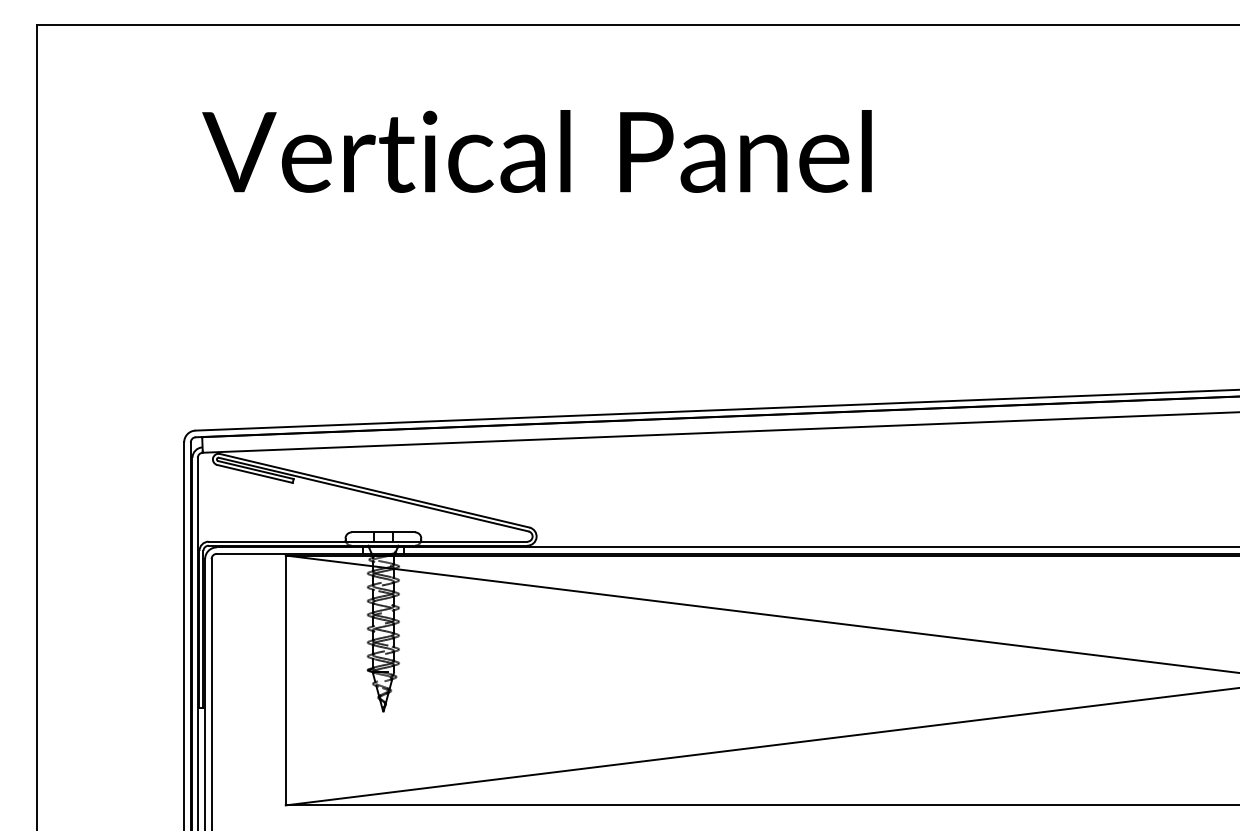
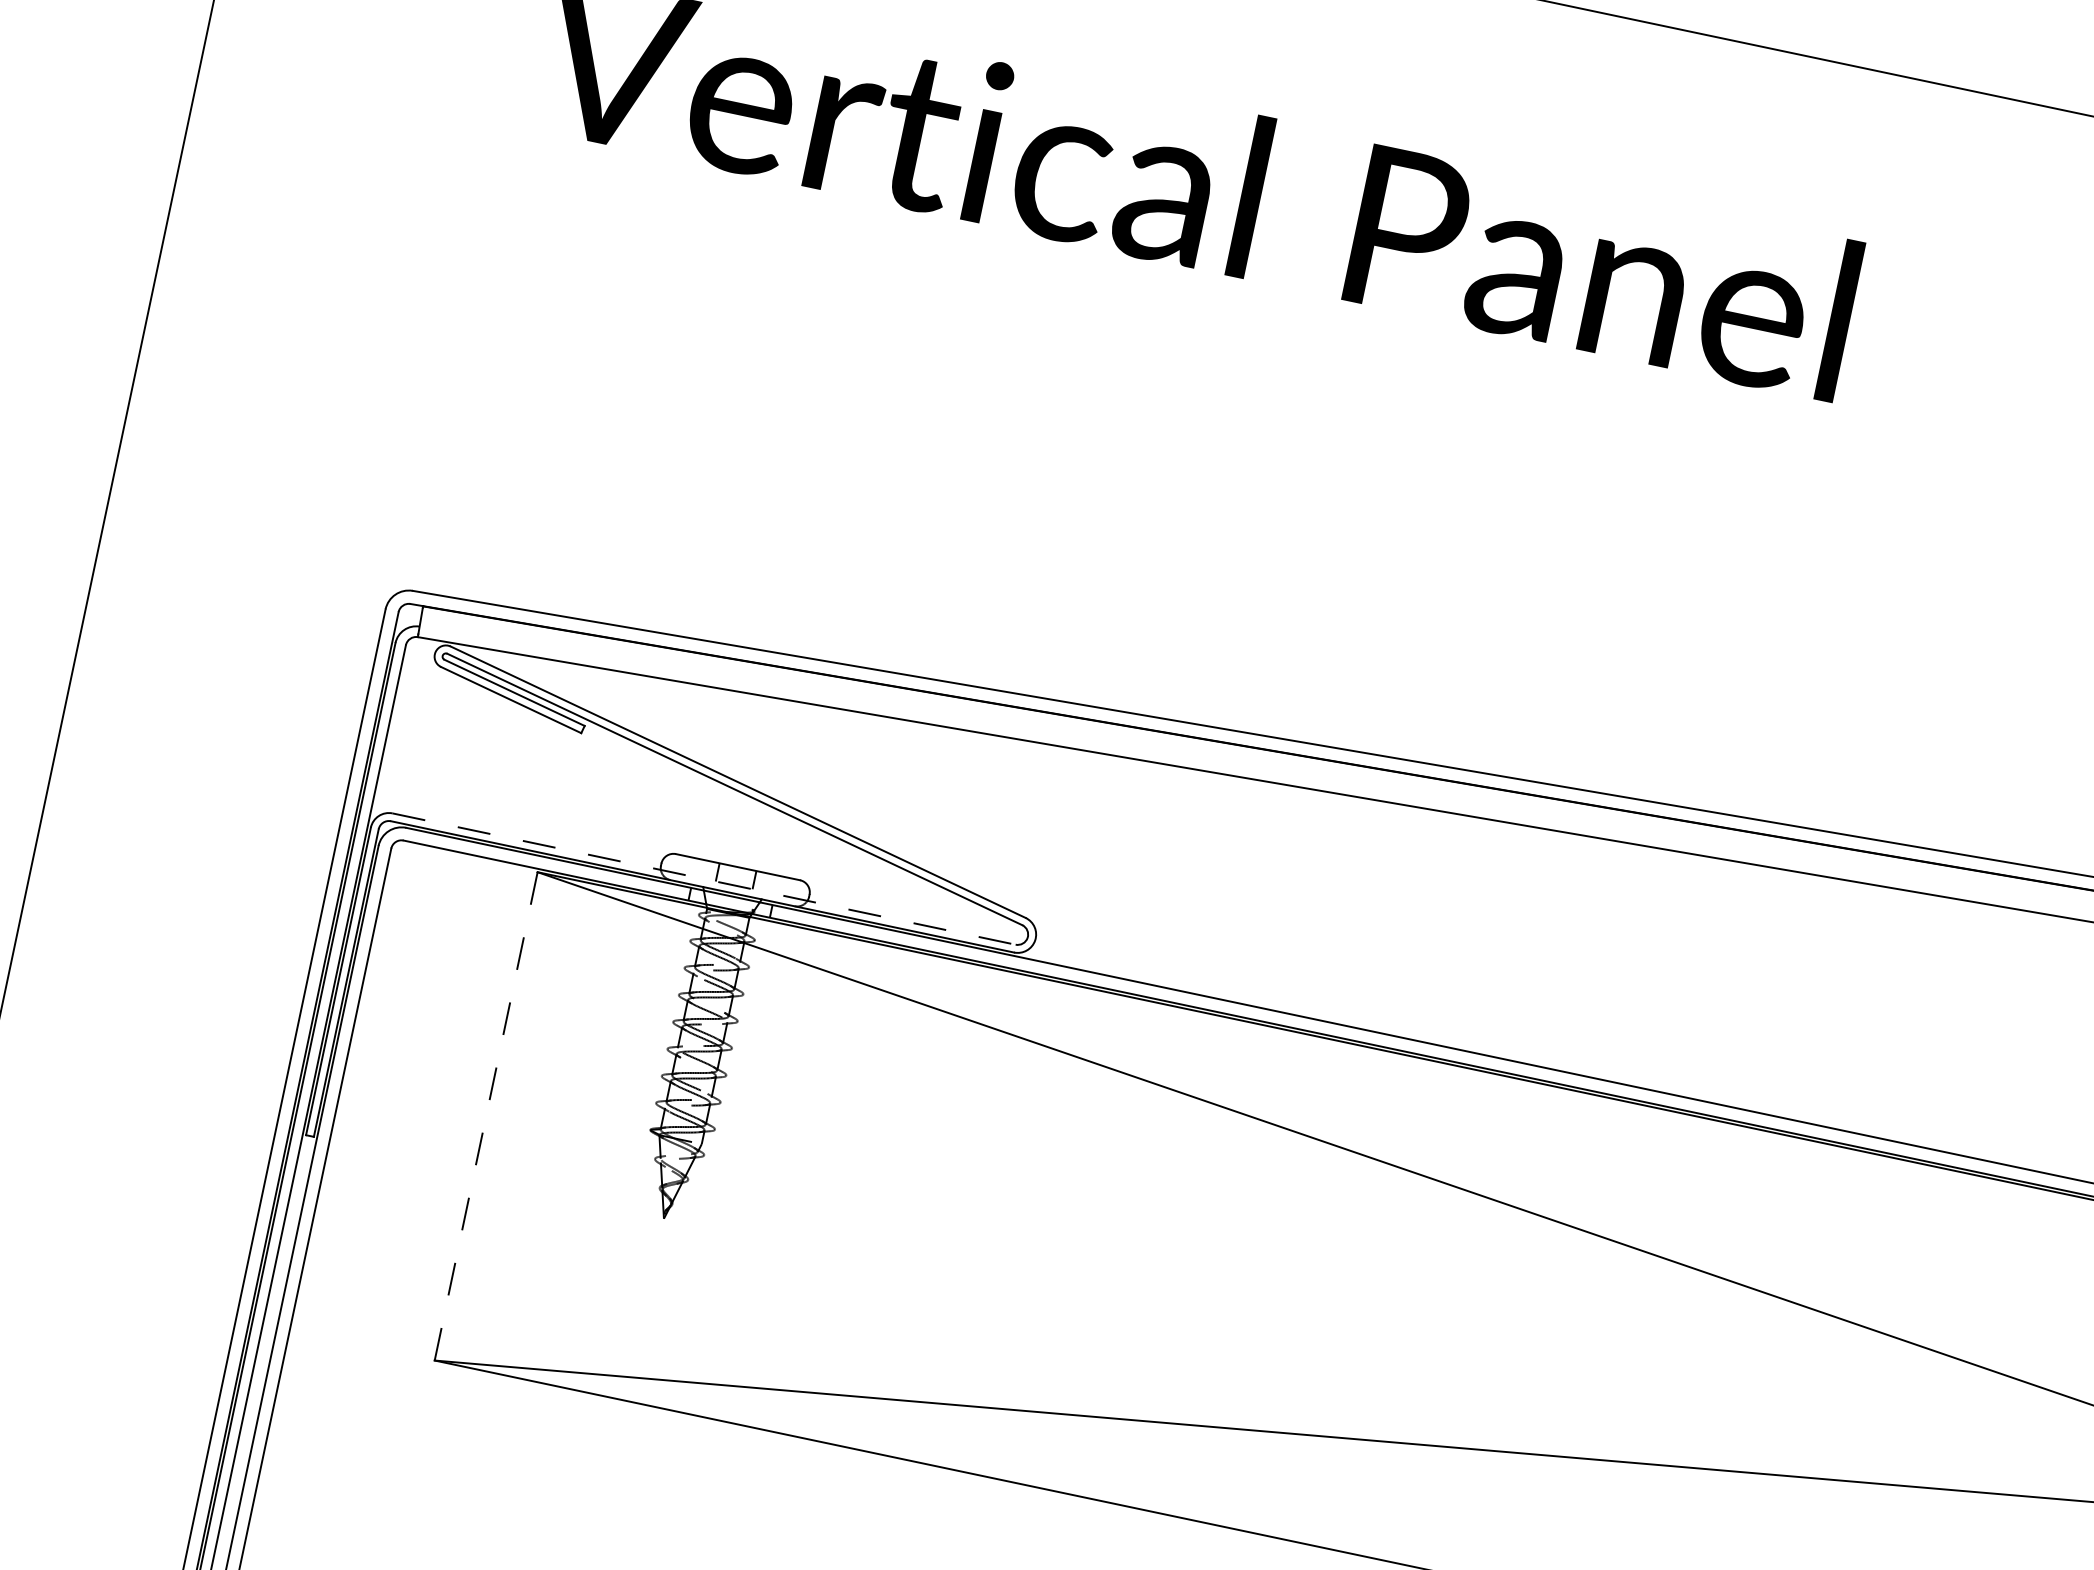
line: (368, 541) -> (705, 878), solid -> dashed
line: (285, 680) -> (485, 1116), solid -> dashed

